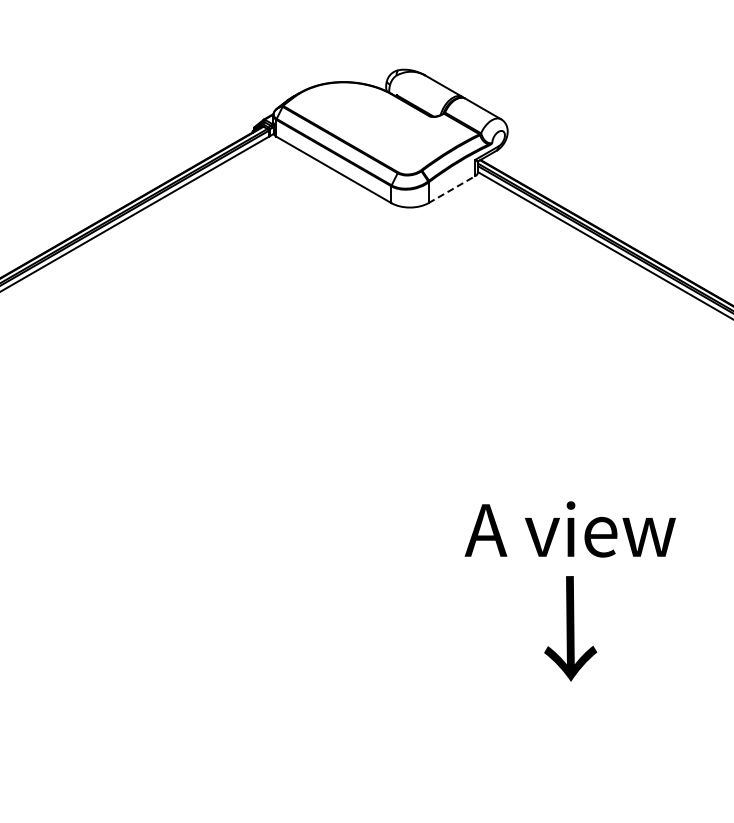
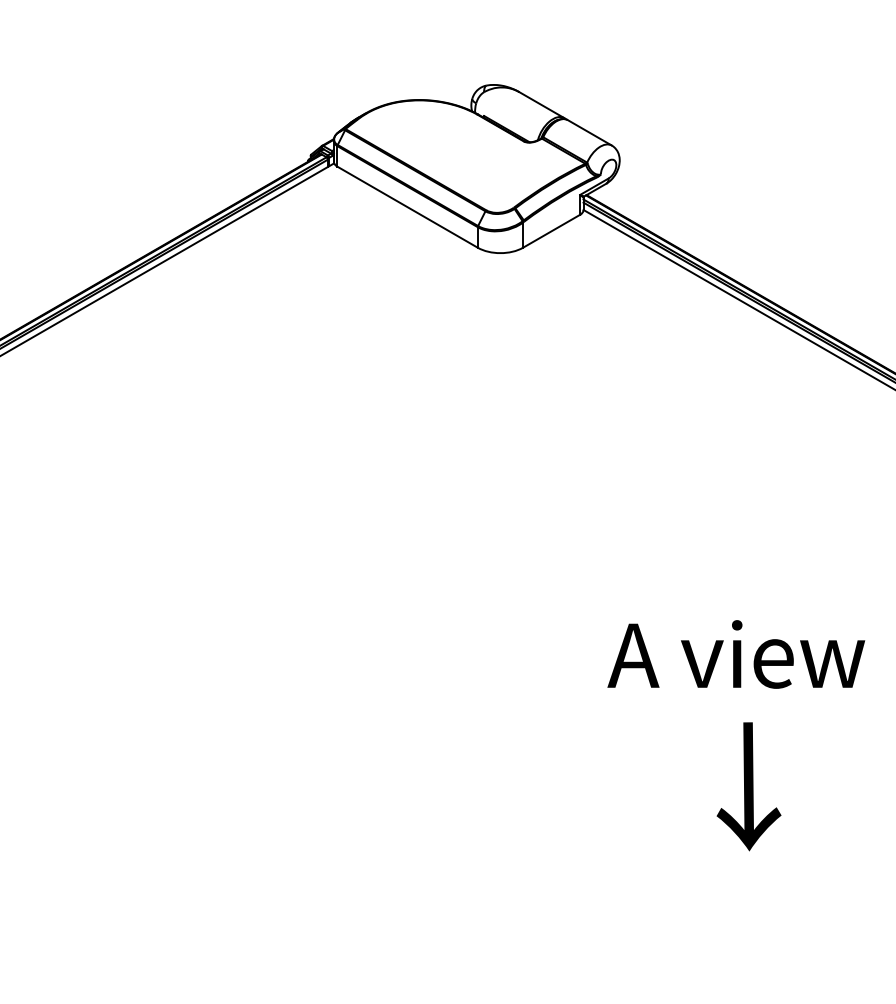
line: (451, 189) -> (551, 231), dashed -> solid
text: (569, 529) -> (735, 654), moved
text: (570, 628) -> (748, 786), moved

